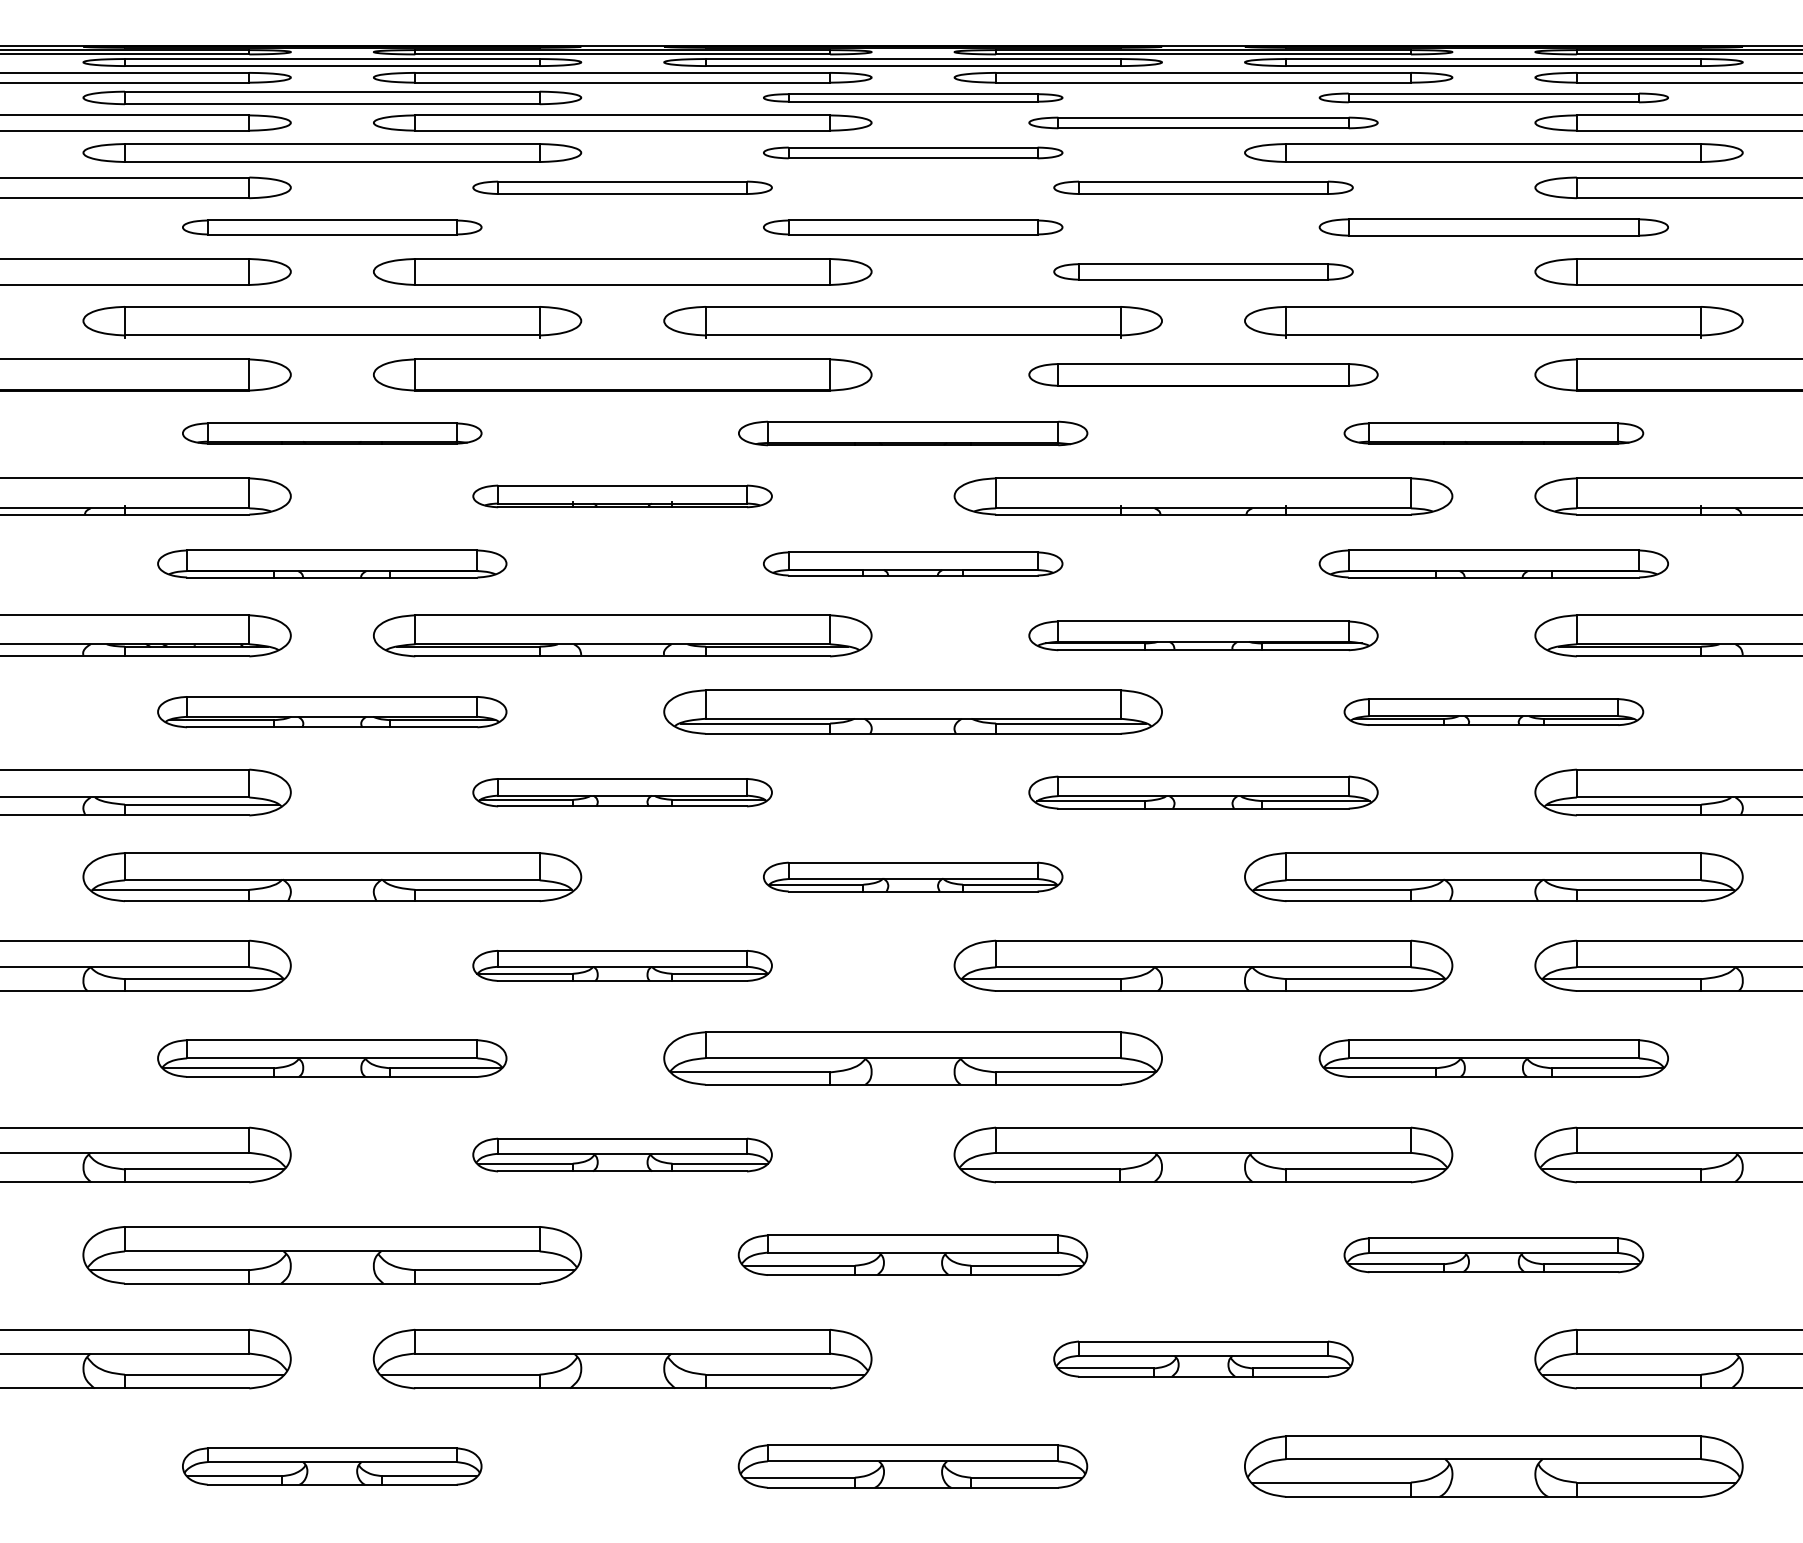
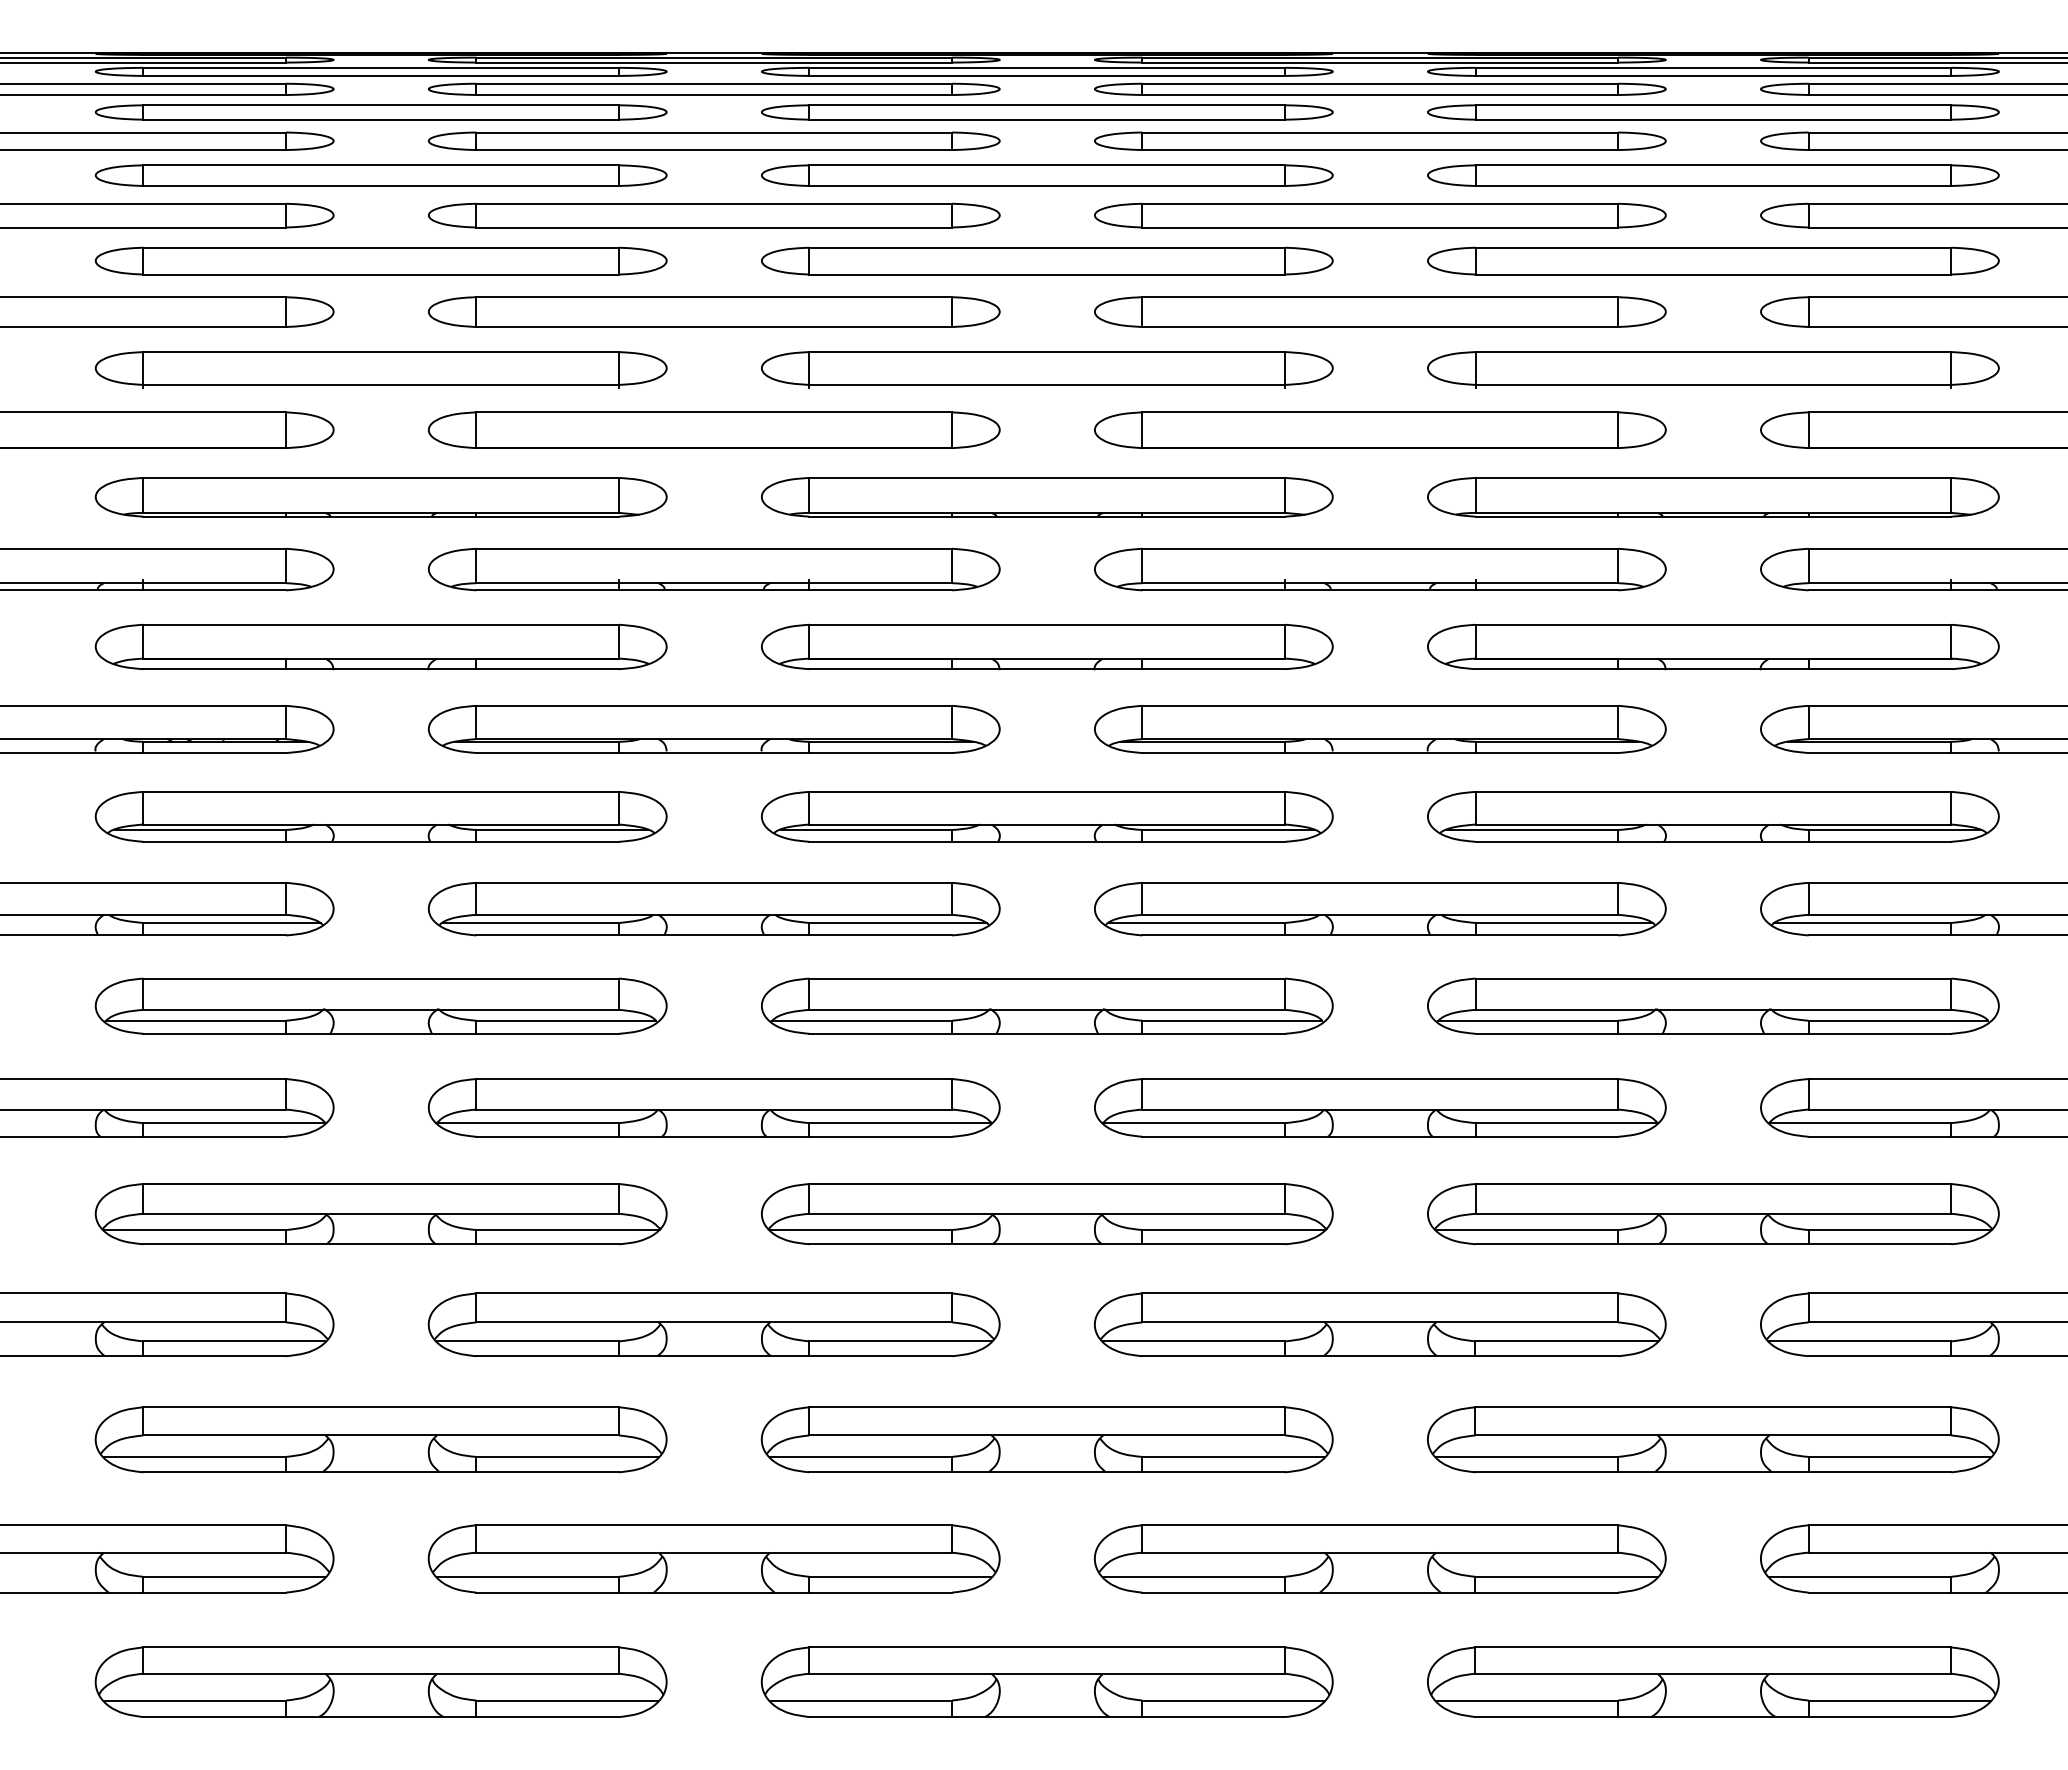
part: (913, 97) -> (1047, 112), size x1.67
part: (1493, 97) -> (1713, 112), size x1.43
part: (1203, 122) -> (1380, 140), size x1.43
part: (913, 152) -> (1047, 175), size x1.67
part: (622, 187) -> (713, 215), size x1.67
part: (1203, 187) -> (1380, 215), size x1.67
part: (331, 226) -> (380, 260), size x1.67
part: (913, 226) -> (1047, 260), size x1.67
part: (1493, 226) -> (1713, 260), size x1.43
part: (1203, 271) -> (1380, 311), size x1.67
part: (1203, 374) -> (1380, 429), size x1.43
part: (331, 433) -> (380, 497), size x1.67
part: (913, 433) -> (1047, 497), size x1.43
part: (1493, 433) -> (1713, 497), size x1.67
part: (622, 496) -> (713, 569), size x1.67
part: (331, 563) -> (380, 646), size x1.43
part: (913, 563) -> (1047, 646), size x1.67
part: (1493, 563) -> (1713, 646), size x1.43
part: (1203, 635) -> (1380, 729), size x1.43
part: (331, 711) -> (380, 816), size x1.43
part: (1493, 711) -> (1713, 816), size x1.67
part: (622, 792) -> (713, 909), size x1.67
part: (1203, 792) -> (1380, 909), size x1.43
part: (913, 876) -> (1047, 1005), size x1.67
part: (622, 965) -> (713, 1107), size x1.67
part: (331, 1058) -> (380, 1214), size x1.43
part: (1493, 1058) -> (1713, 1214), size x1.43
part: (622, 1154) -> (713, 1324), size x1.67
part: (912, 1254) -> (1046, 1439), size x1.43
part: (1493, 1254) -> (1713, 1439), size x1.67
part: (1203, 1358) -> (1380, 1558), size x1.67
part: (331, 1465) -> (380, 1681), size x1.67
part: (912, 1465) -> (1046, 1681), size x1.43

